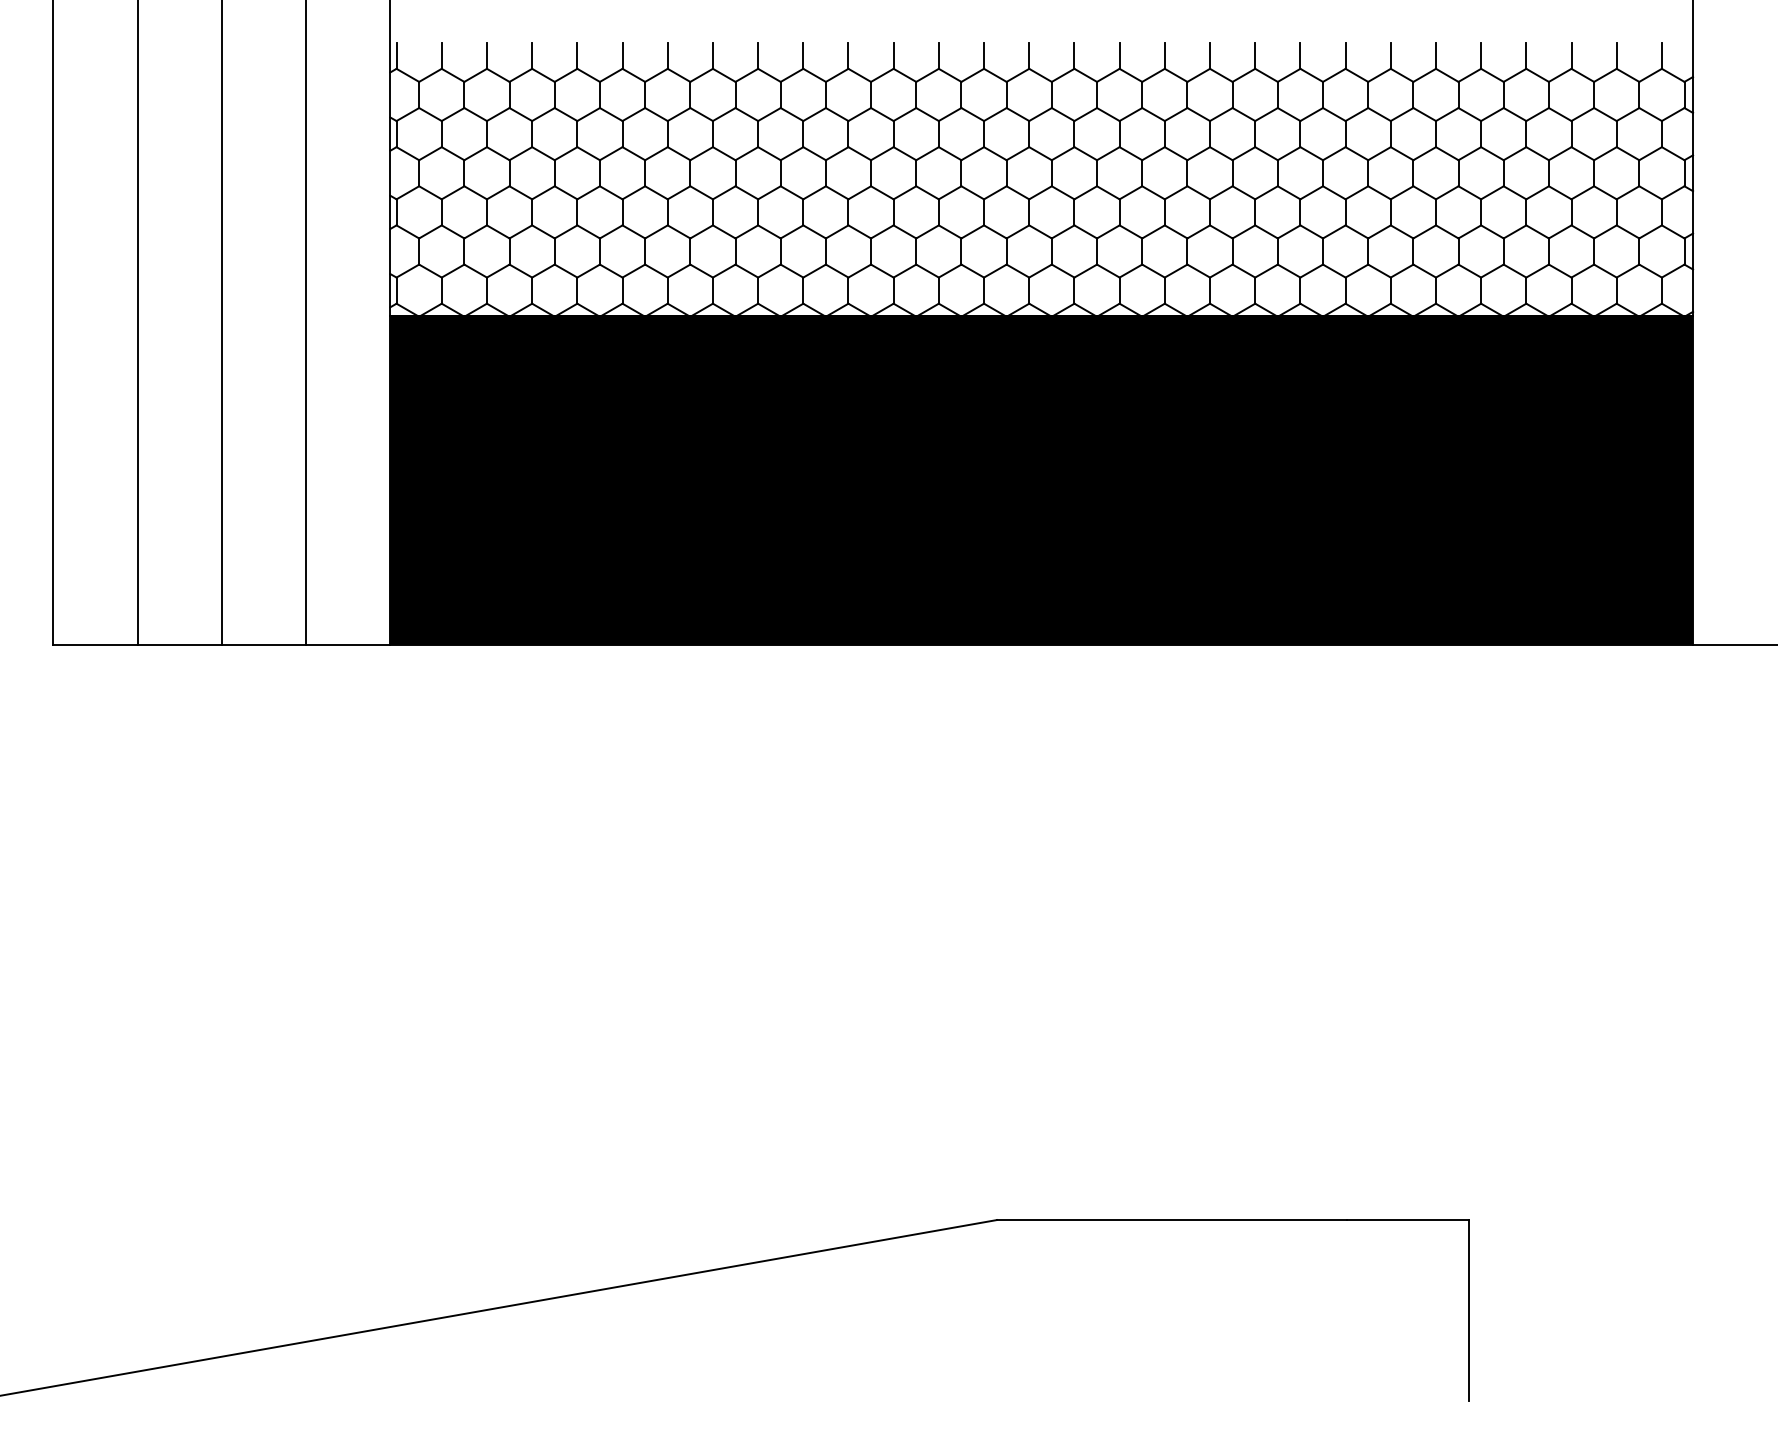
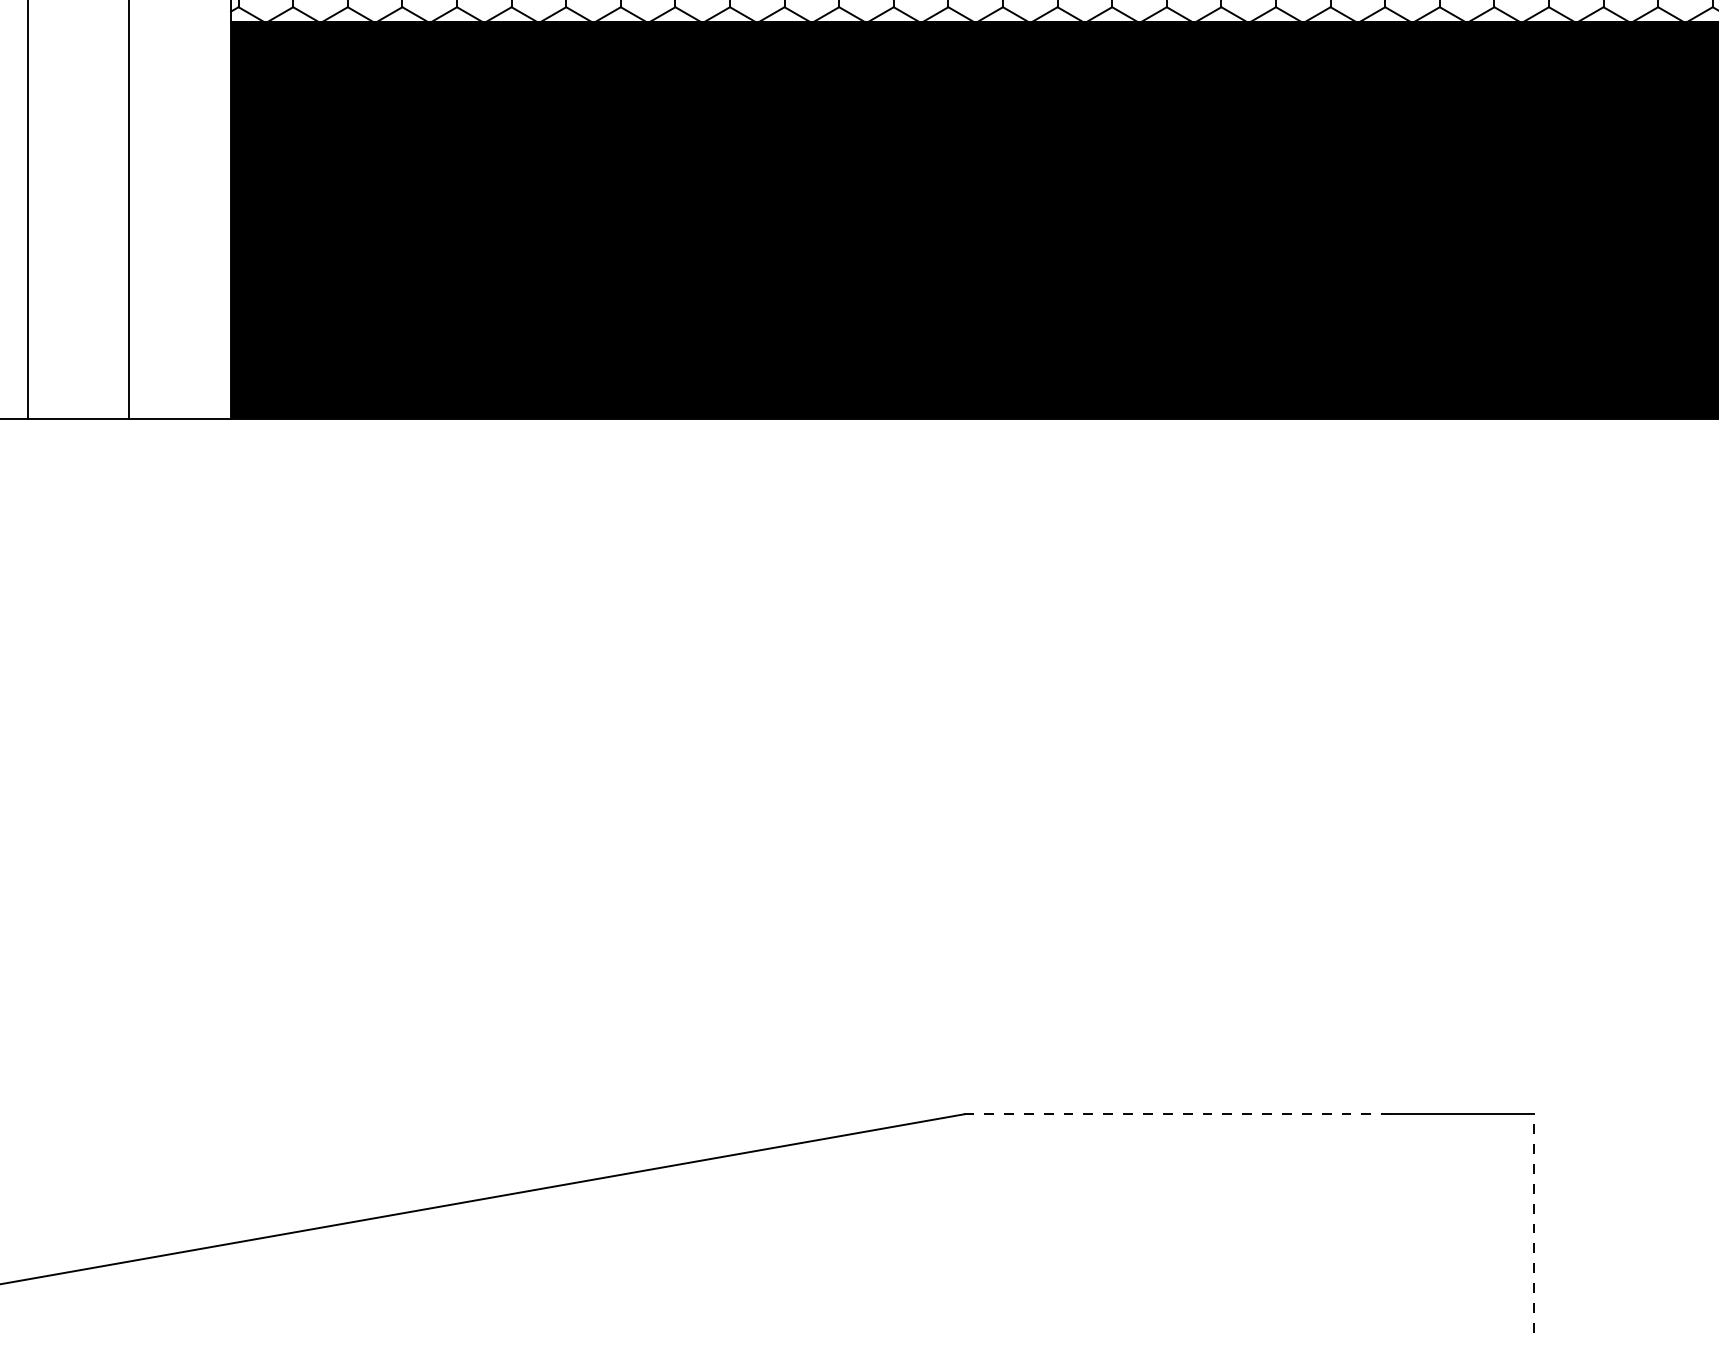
line: (1172, 1220) -> (1176, 1114), solid -> dashed
line: (1468, 1309) -> (1533, 1222), solid -> dashed

